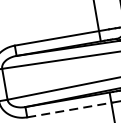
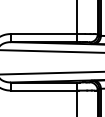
line: (69, 109) -> (44, 90), dashed -> solid

